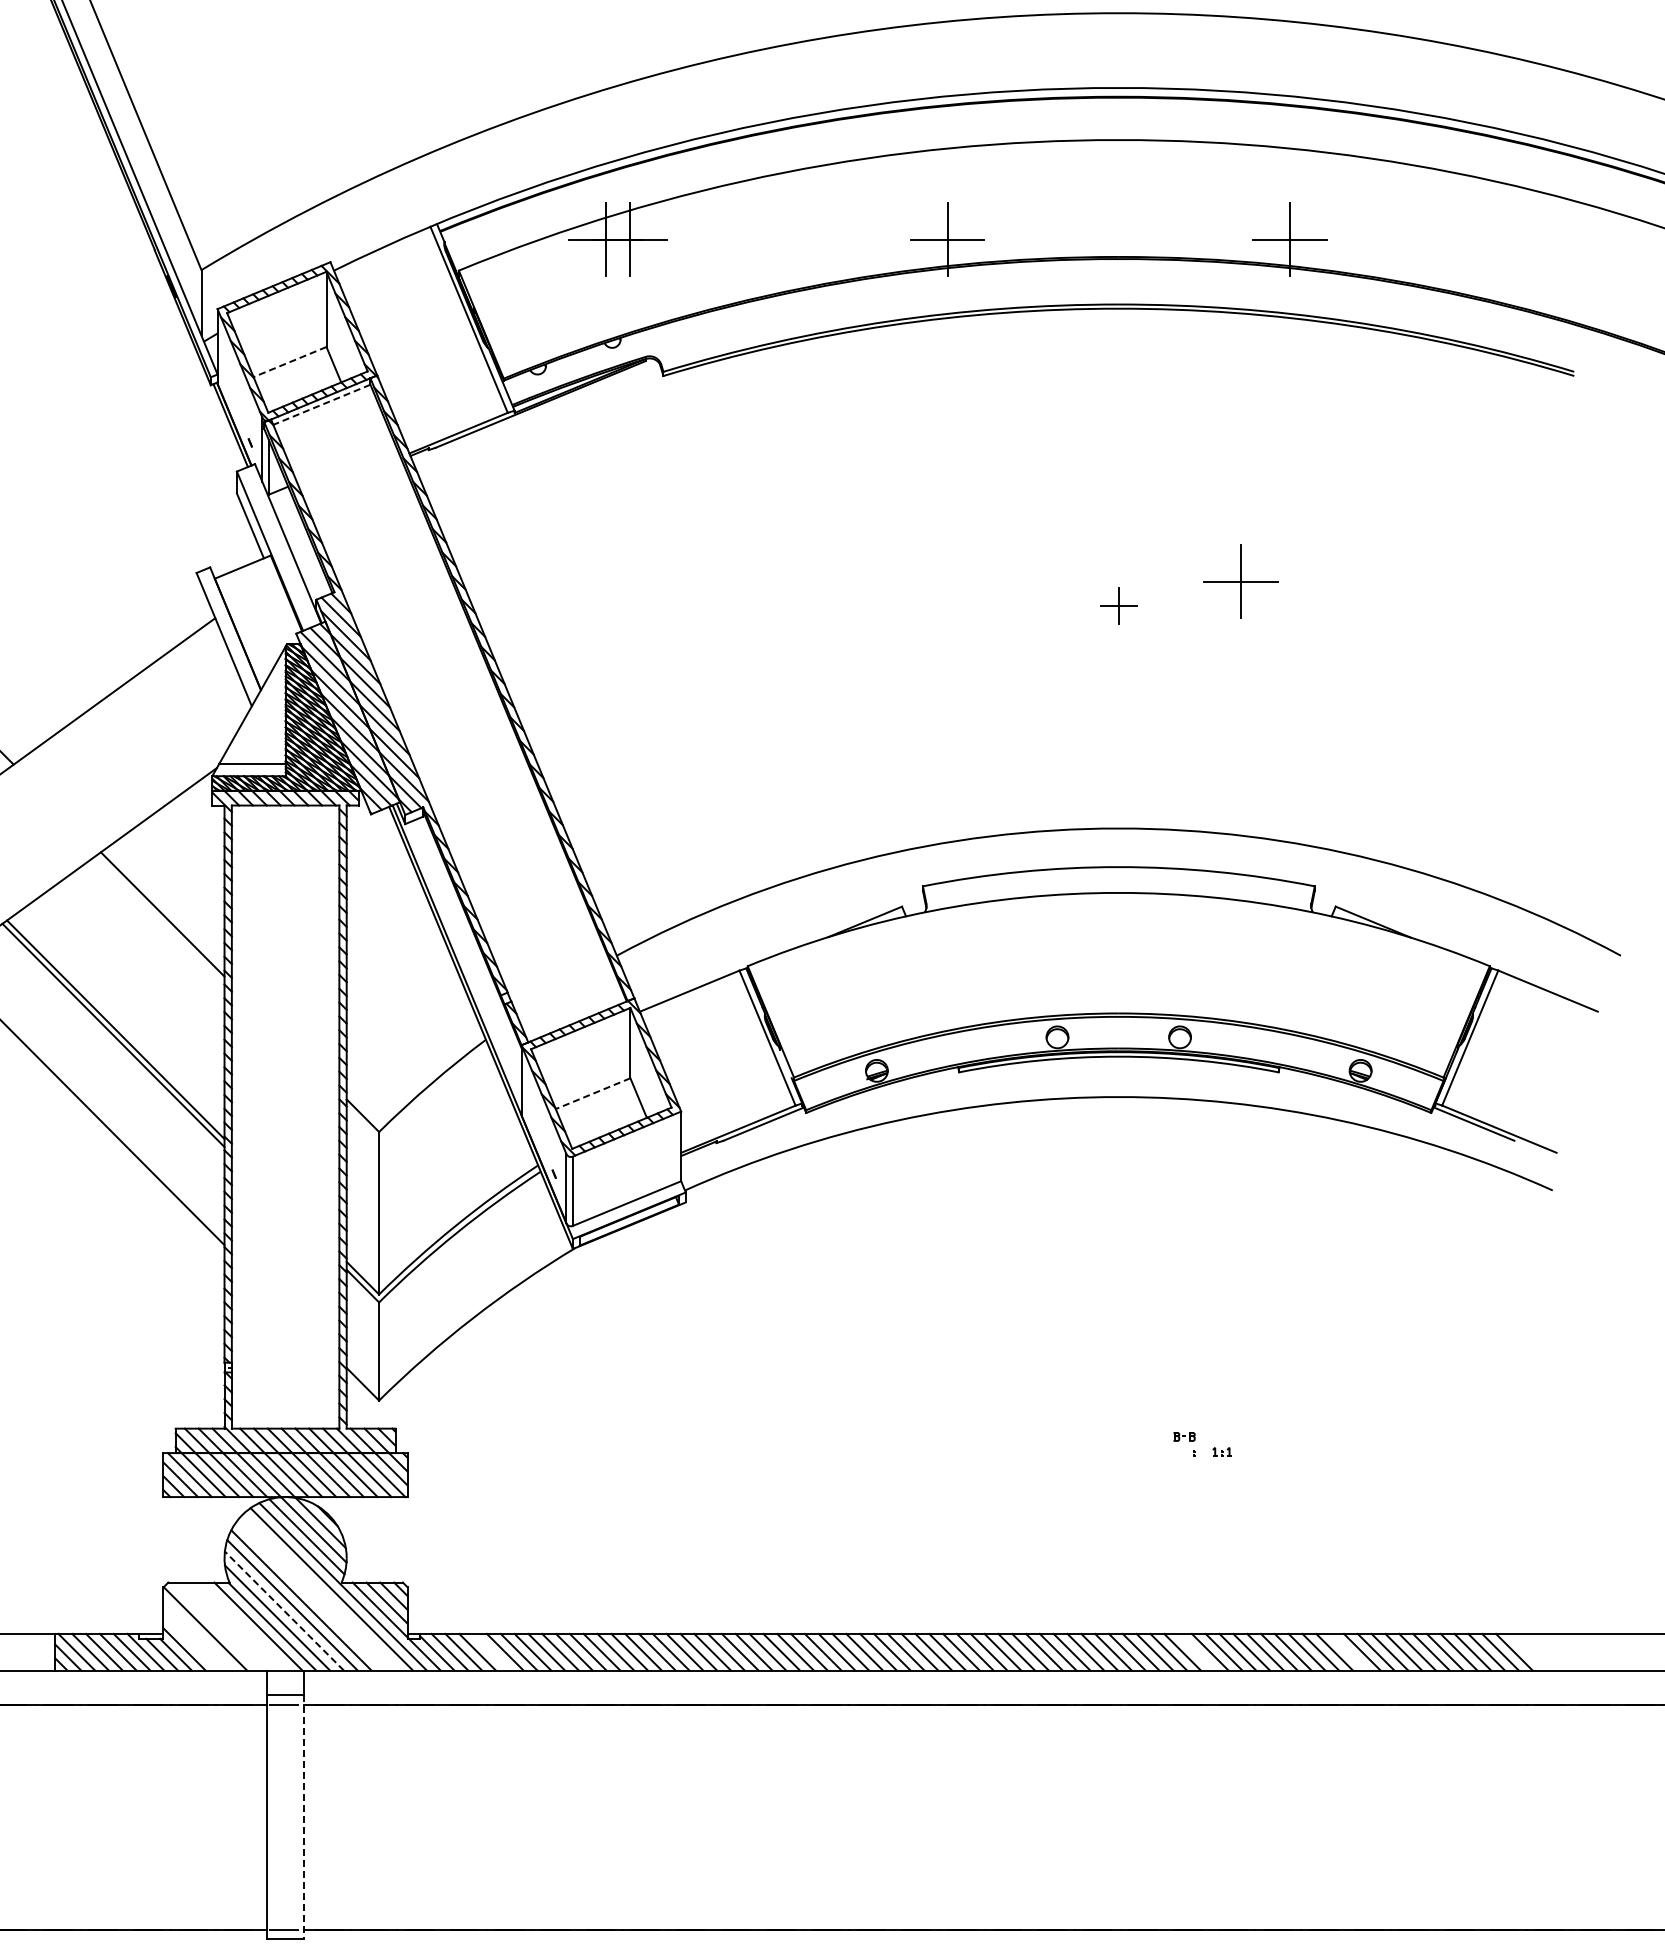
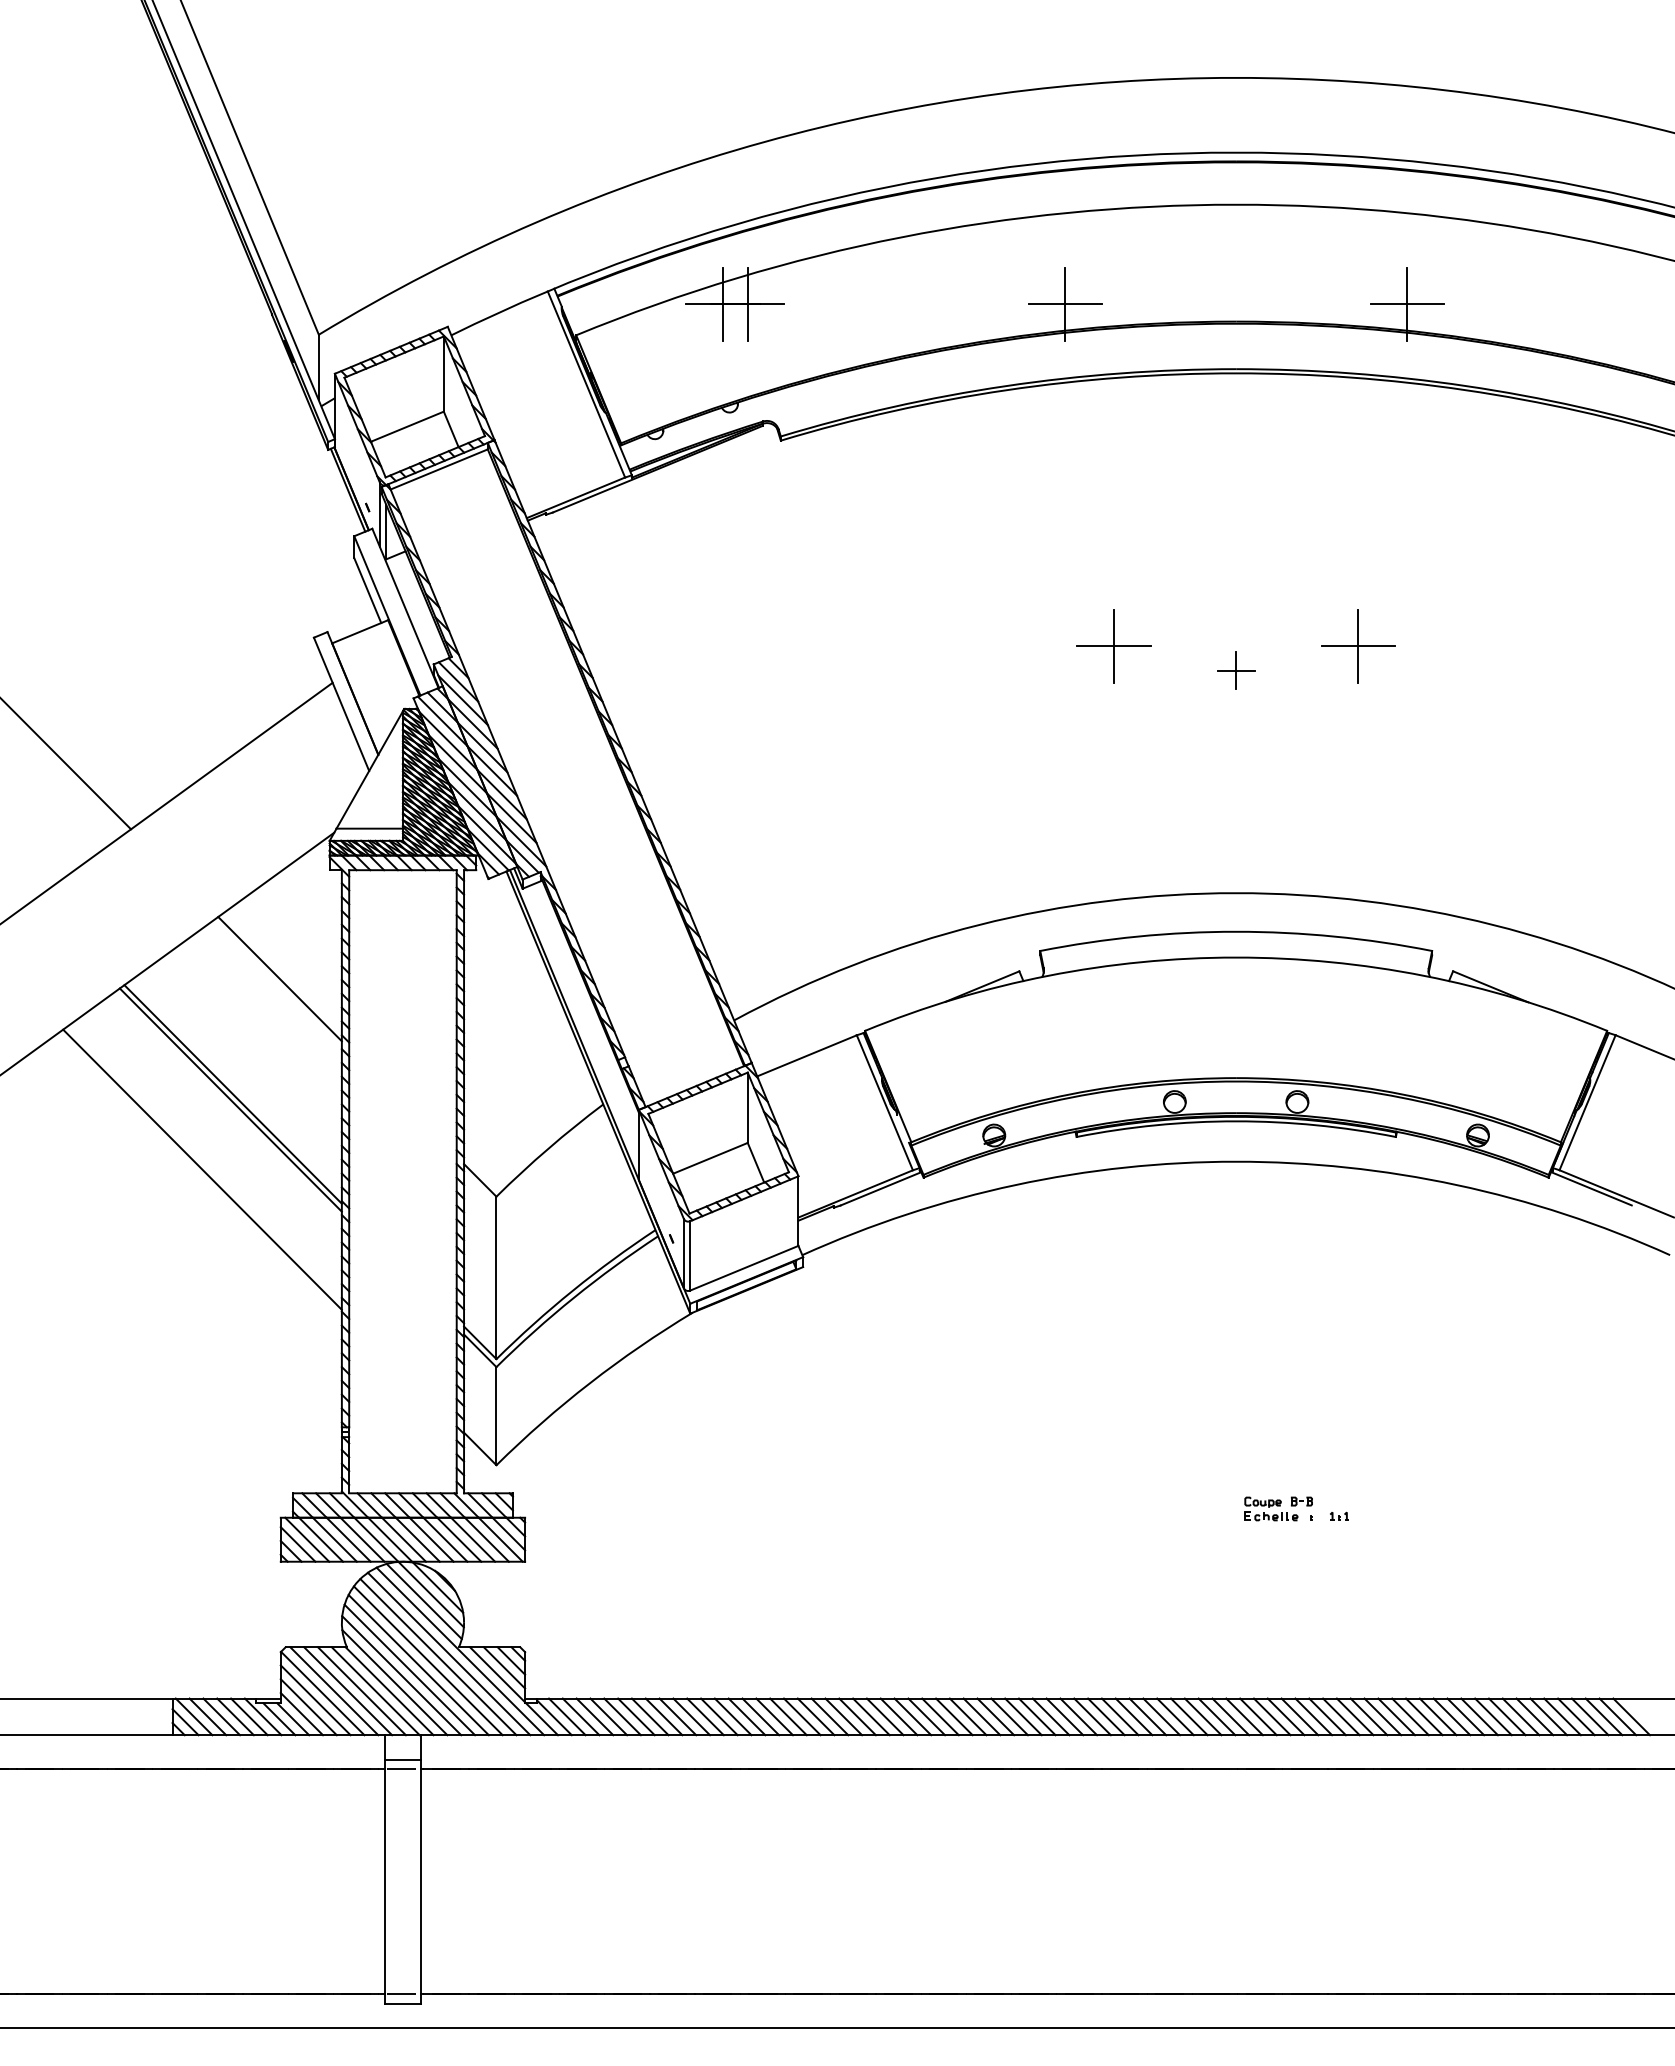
line: (289, 361) -> (406, 426), dashed -> solid
line: (322, 404) -> (439, 469), dashed -> solid
part: (996, 581) -> (1113, 646), added
line: (592, 1093) -> (709, 1158), dashed -> solid
part: (1154, 1443) -> (1271, 1508), added
line: (321, 1592) -> (438, 1657), added
line: (310, 1595) -> (427, 1660), added
line: (284, 1610) -> (401, 1675), dashed -> solid
line: (217, 1626) -> (334, 1691), added
line: (231, 1626) -> (348, 1691), added
line: (244, 1626) -> (361, 1691), added
line: (198, 1635) -> (315, 1700), added
line: (191, 1642) -> (308, 1707), added
line: (491, 1651) -> (608, 1716), added
line: (1196, 1651) -> (1313, 1716), added
line: (1348, 1651) -> (1465, 1716), added
line: (304, 1817) -> (421, 1882), dashed -> solid

